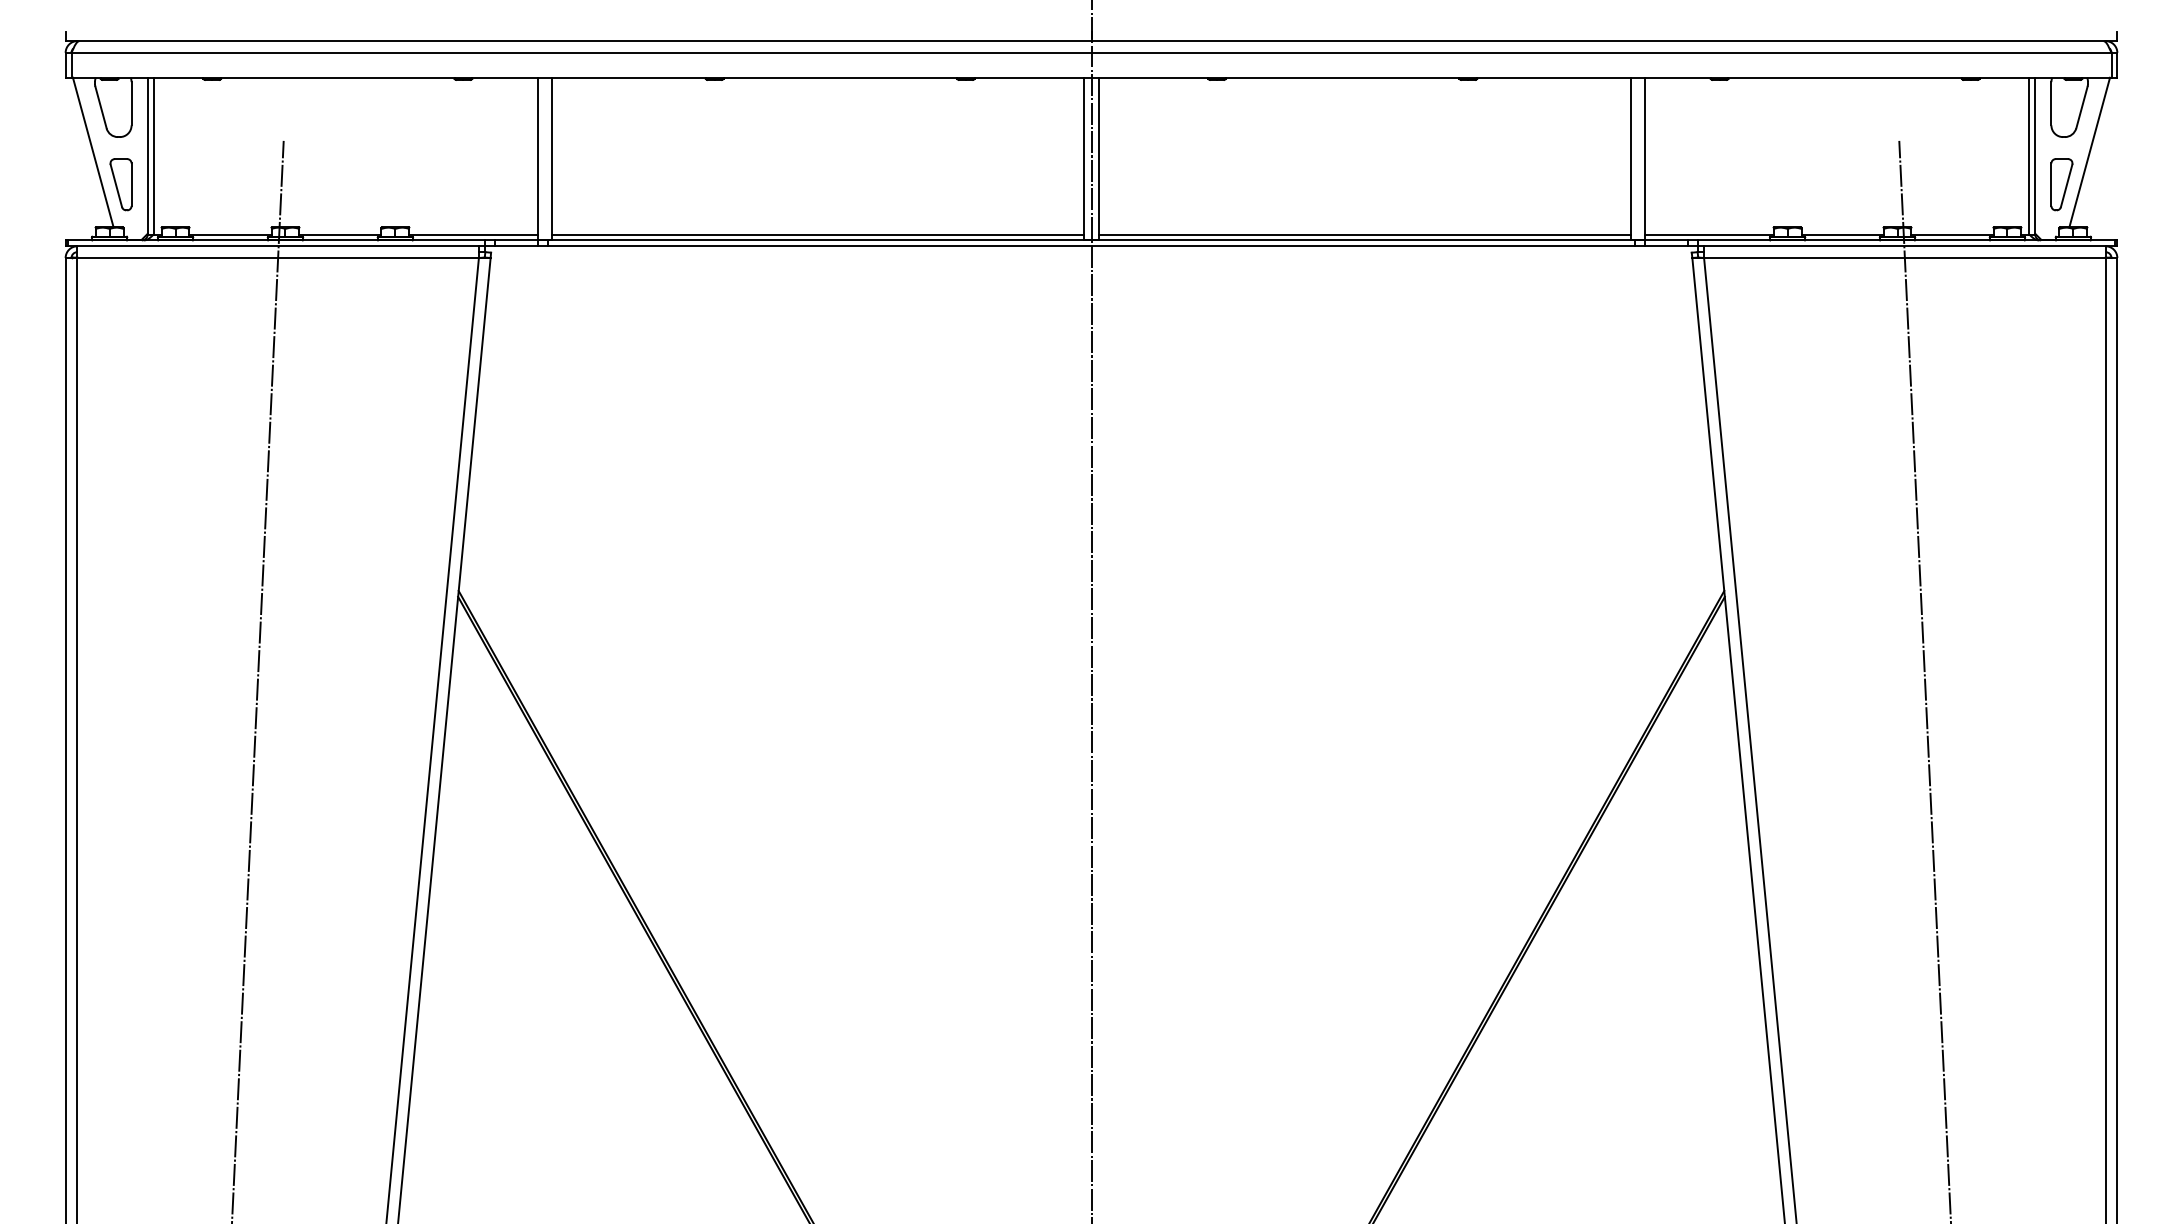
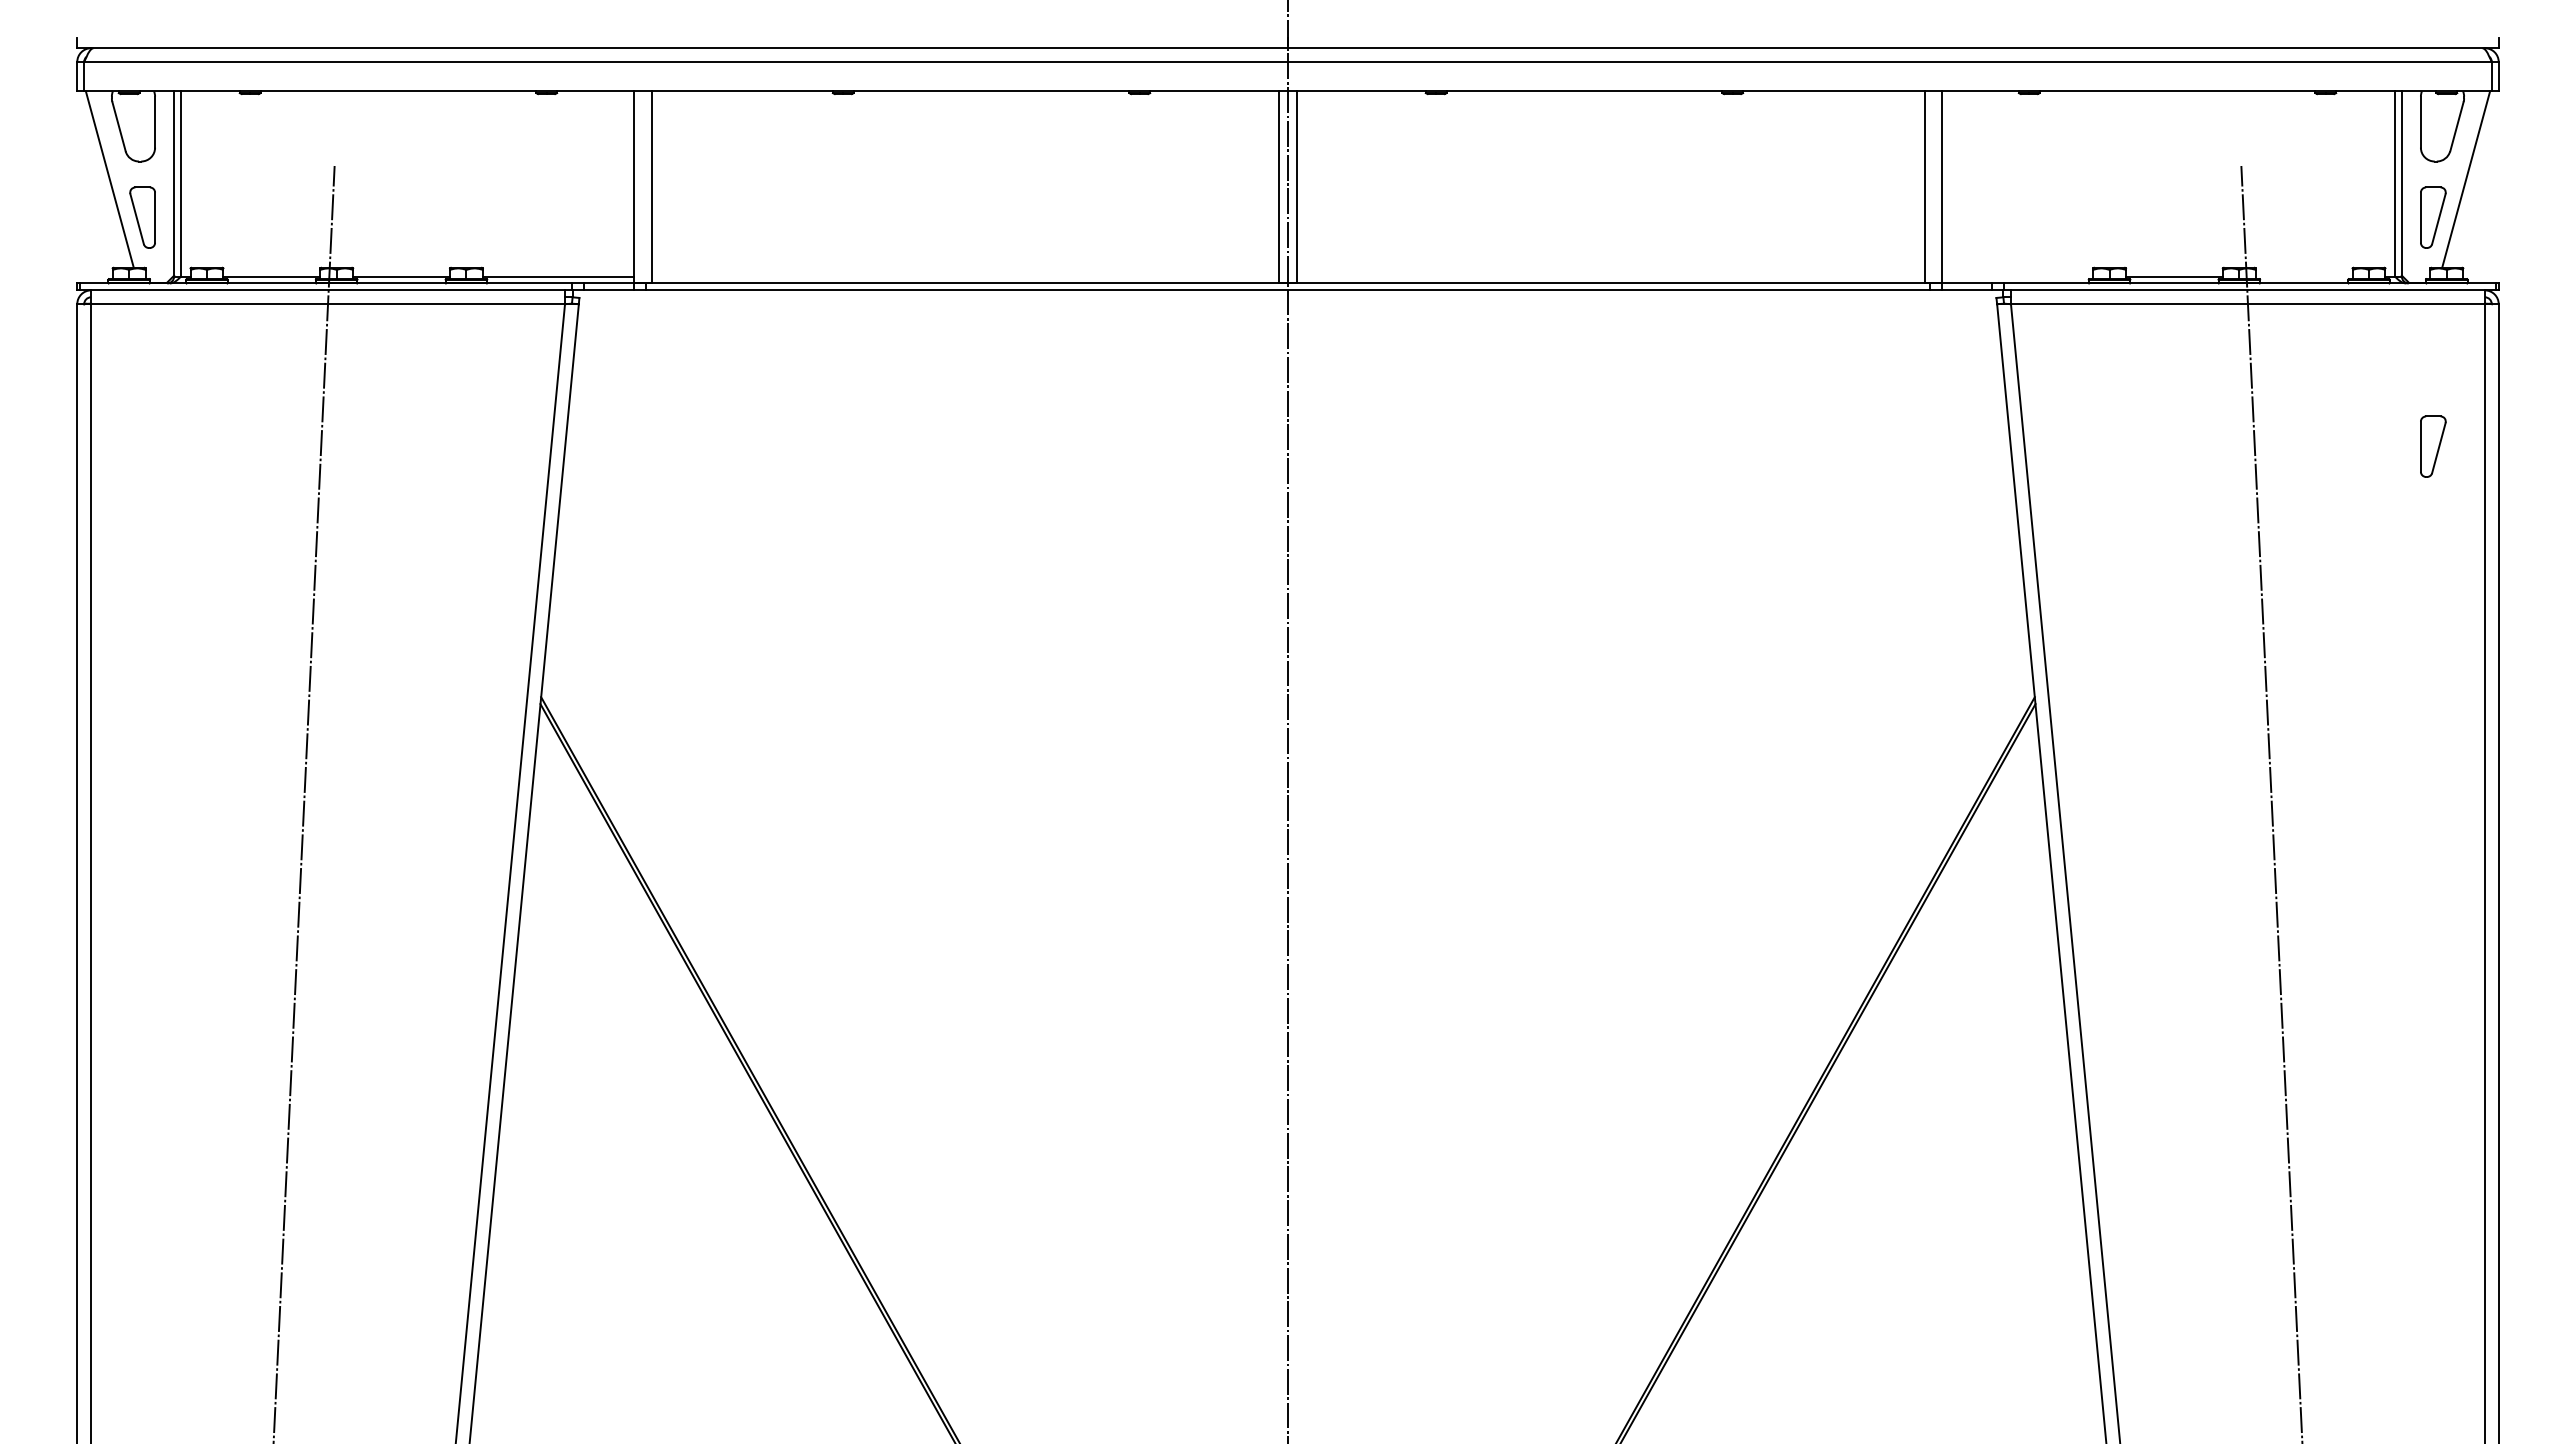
line: (818, 234) -> (965, 276), removed
line: (1364, 234) -> (1610, 276), removed
line: (1709, 234) -> (2017, 276), removed
line: (1951, 234) -> (2303, 276), removed
part: (2062, 378) -> (2433, 446), added

